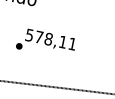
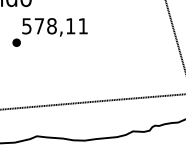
text: (45, 43) -> (49, 32), moved

